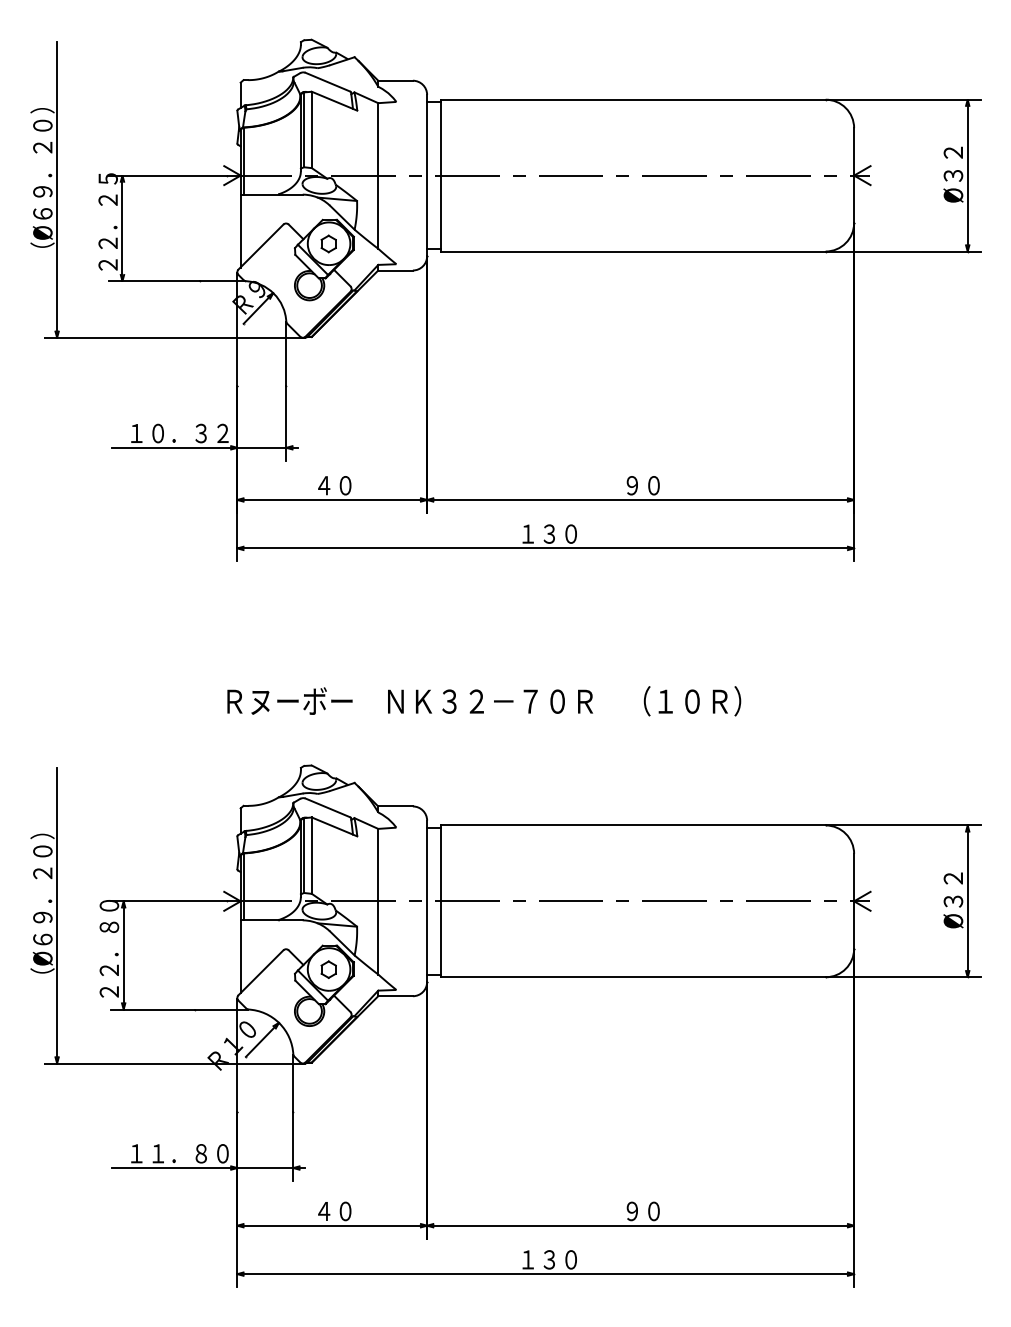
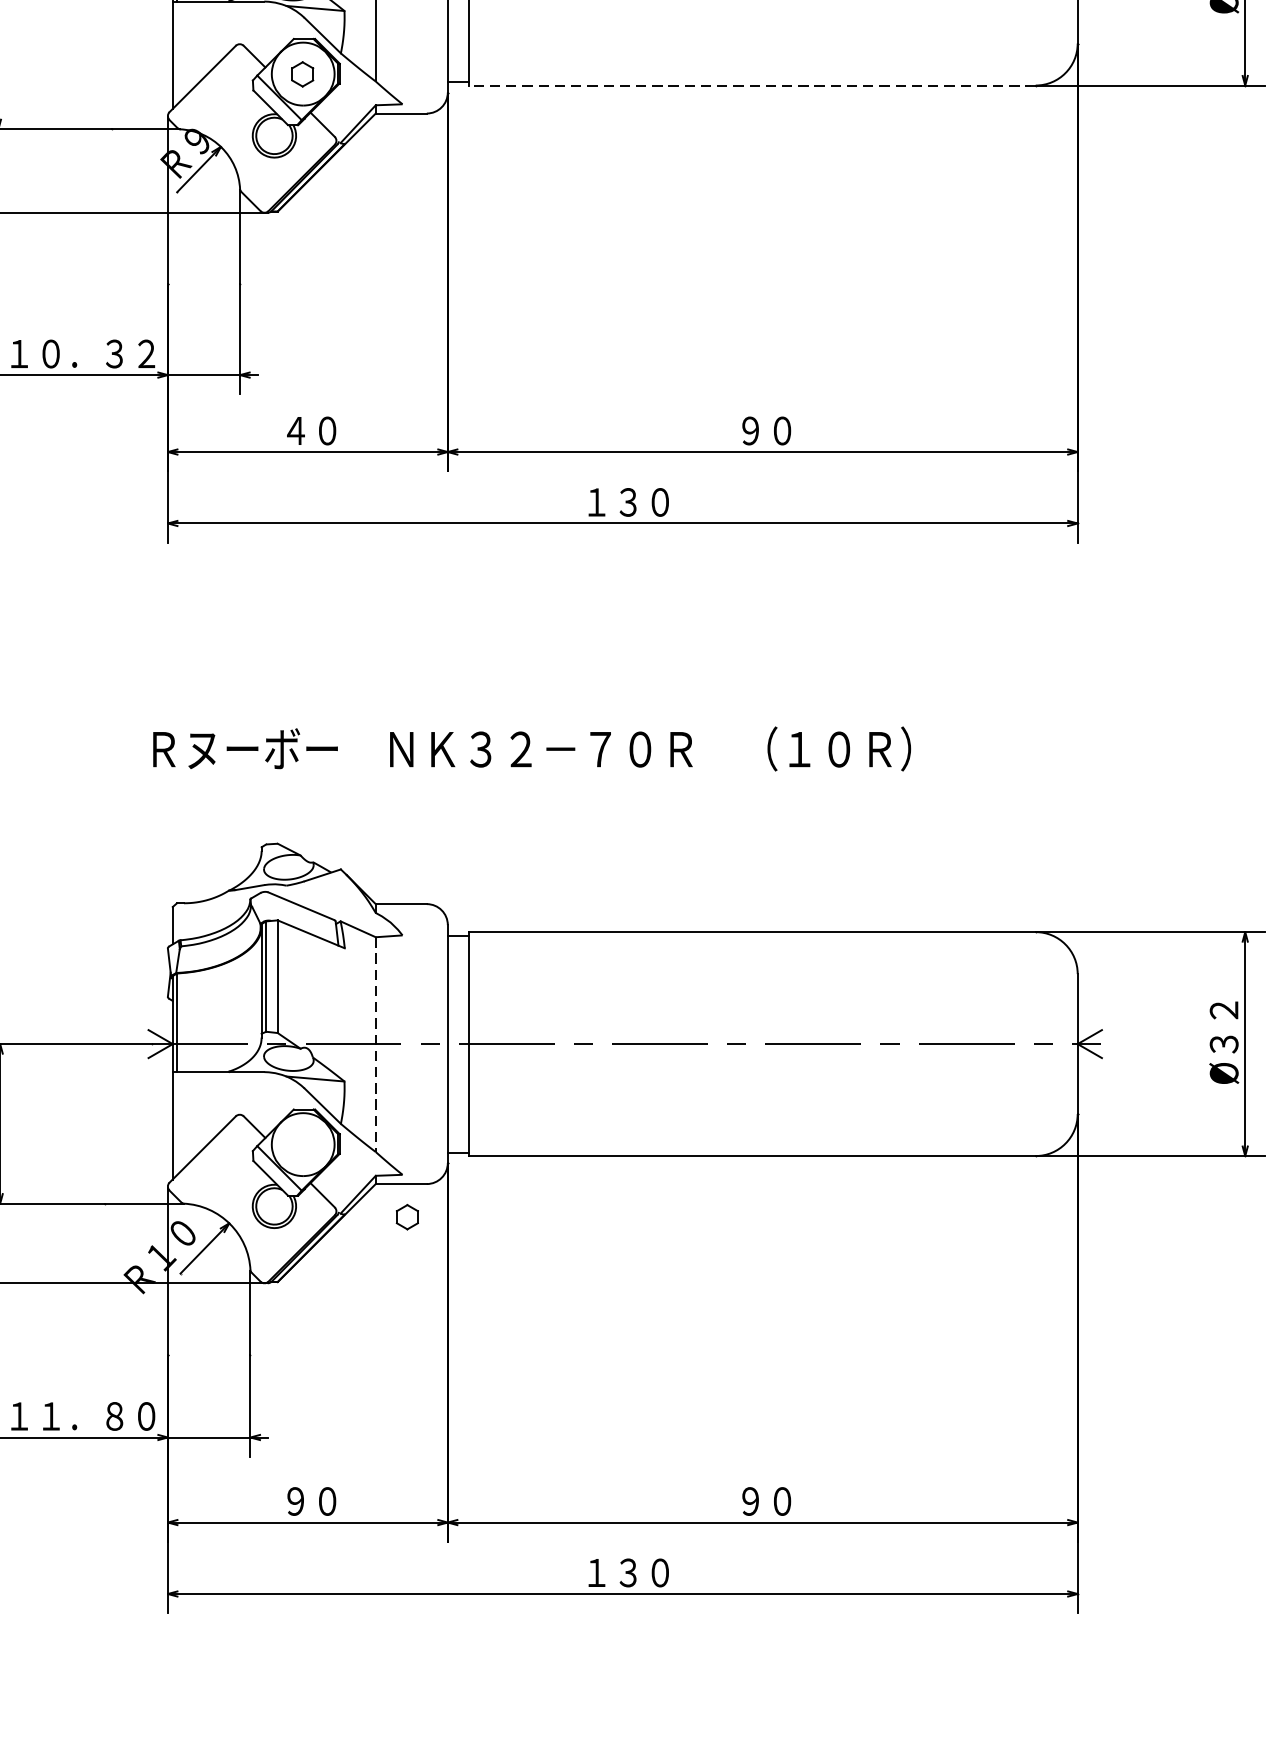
line: (633, 251) -> (752, 85), solid -> dashed
line: (378, 901) -> (376, 1044), solid -> dashed
part: (328, 969) -> (407, 1216), moved
text: (324, 1211) -> (296, 1501), ４０ -> ９０

